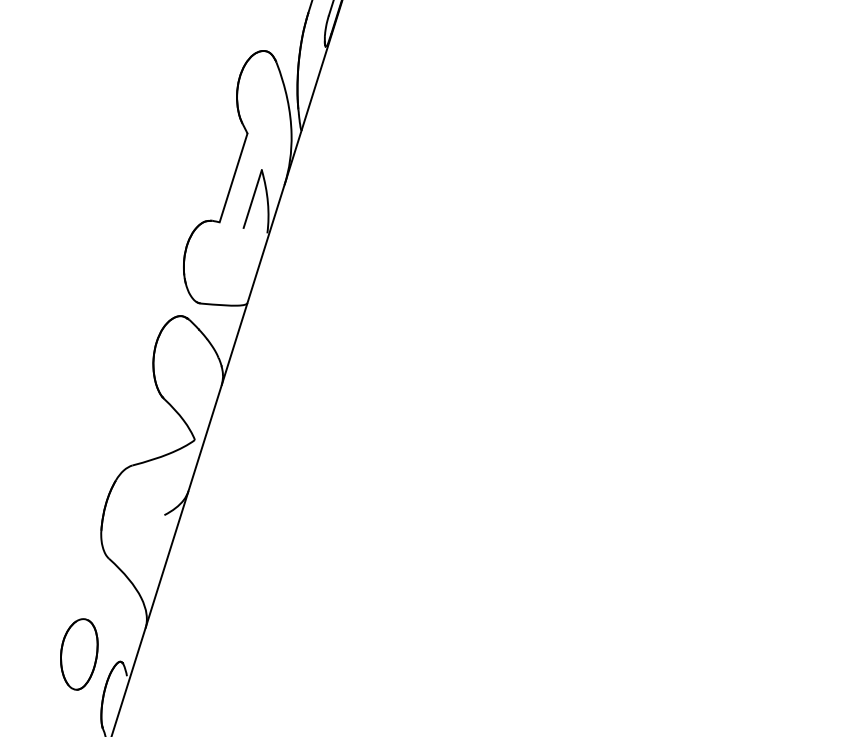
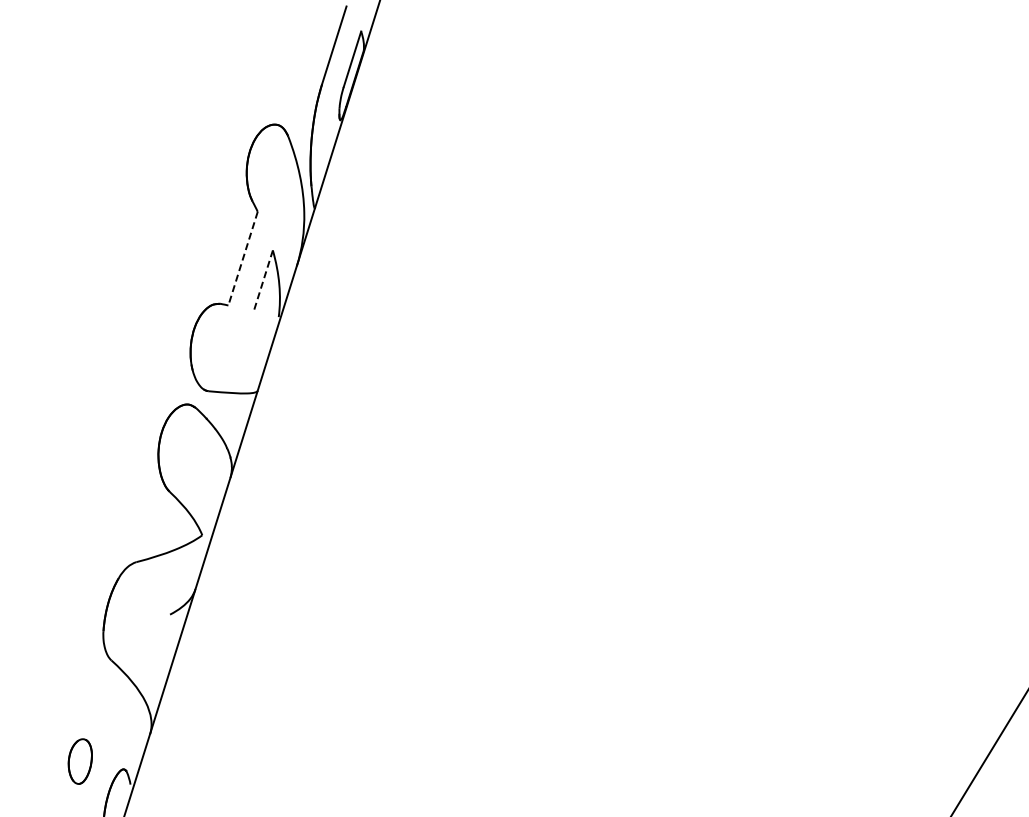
line: (233, 178) -> (242, 259), solid -> dashed
line: (252, 198) -> (263, 280), solid -> dashed
part: (79, 654) -> (80, 761), size x0.6

